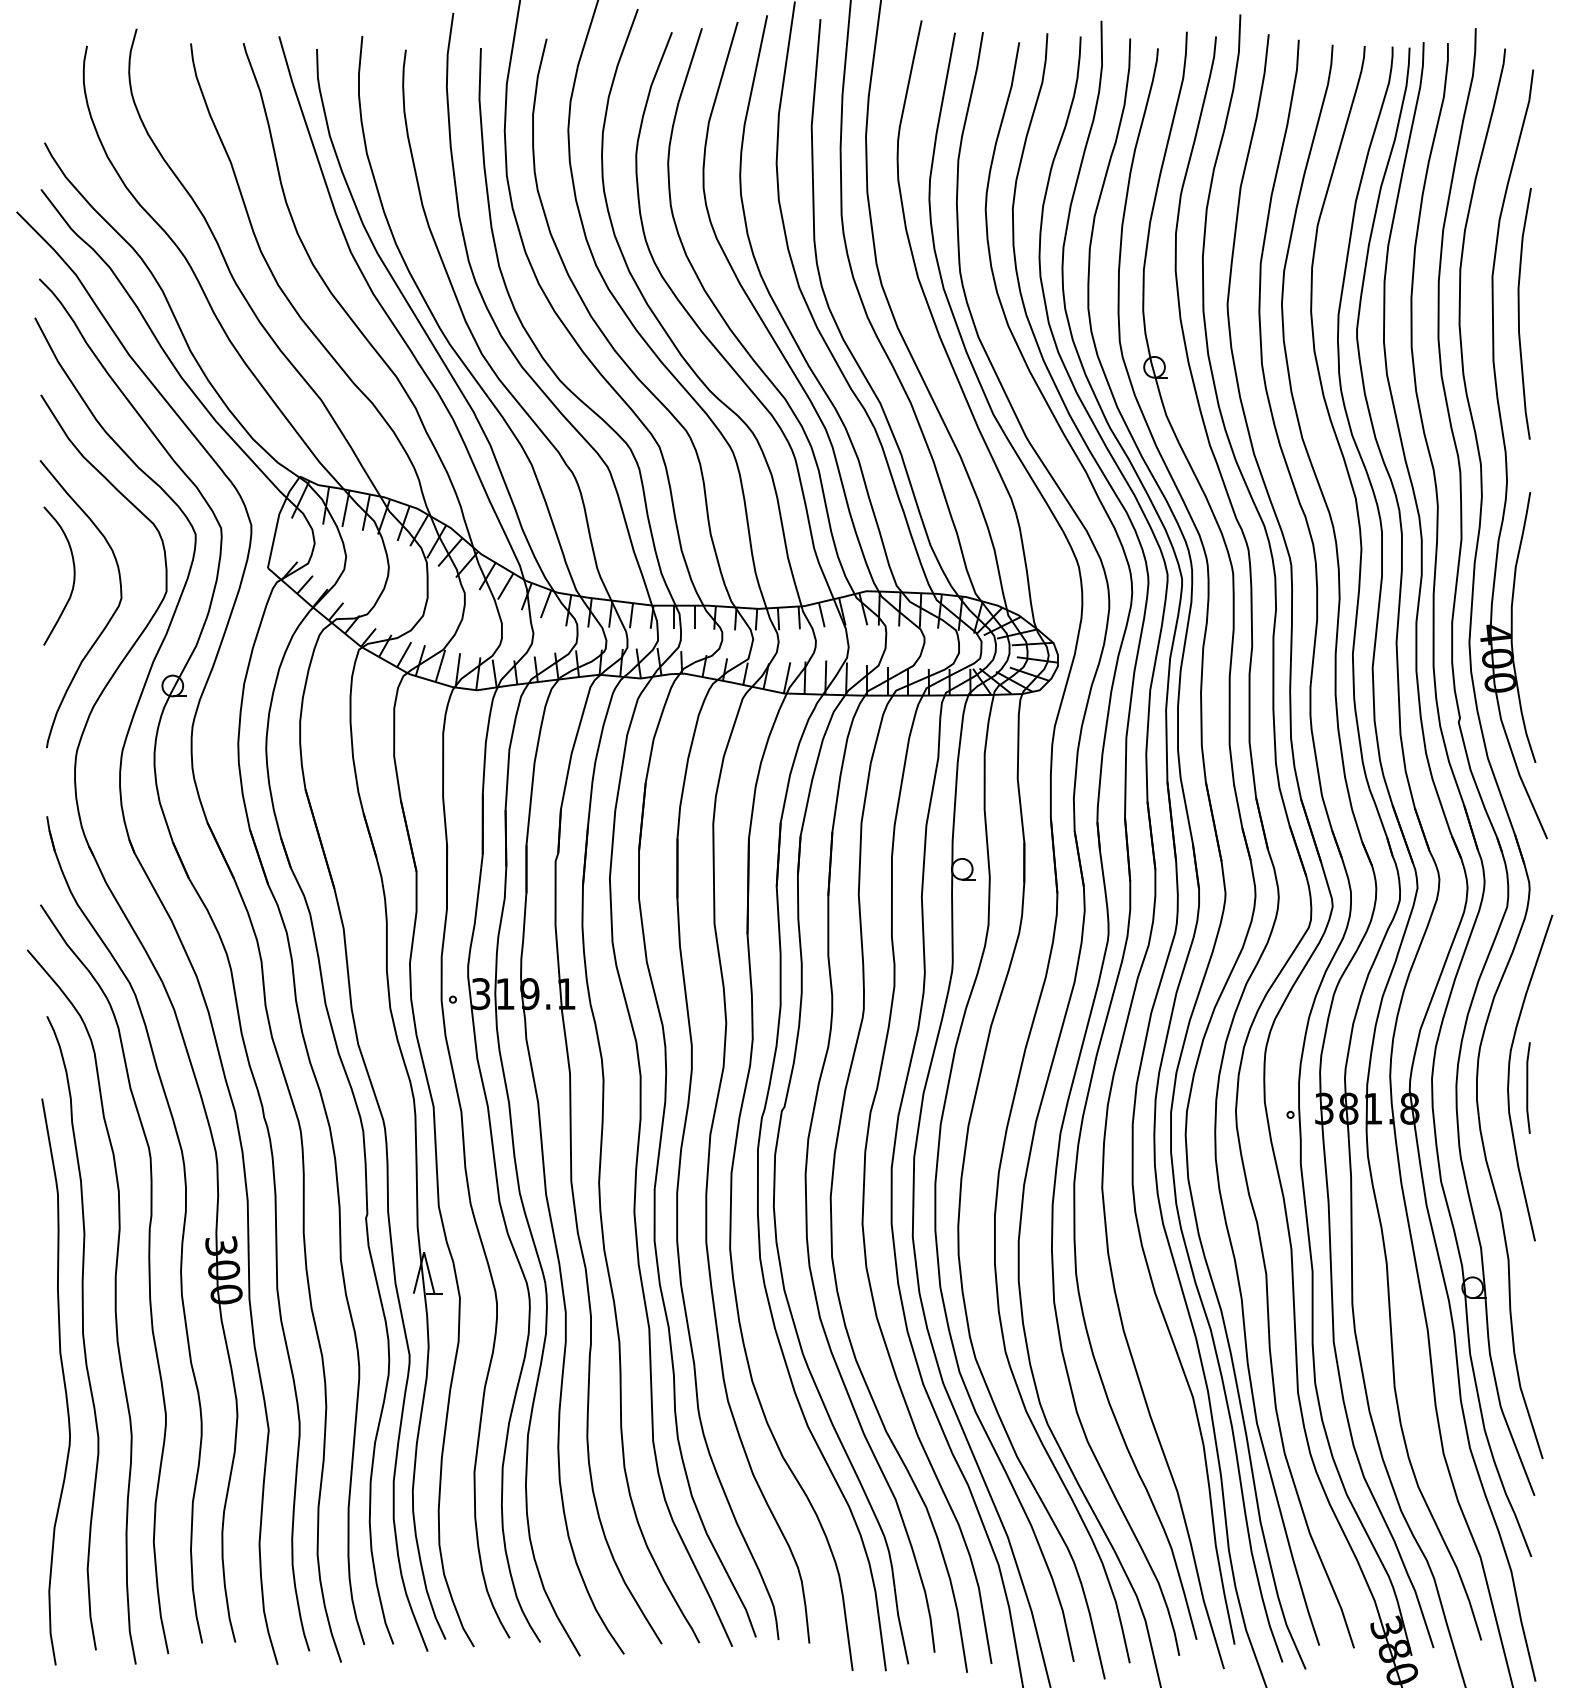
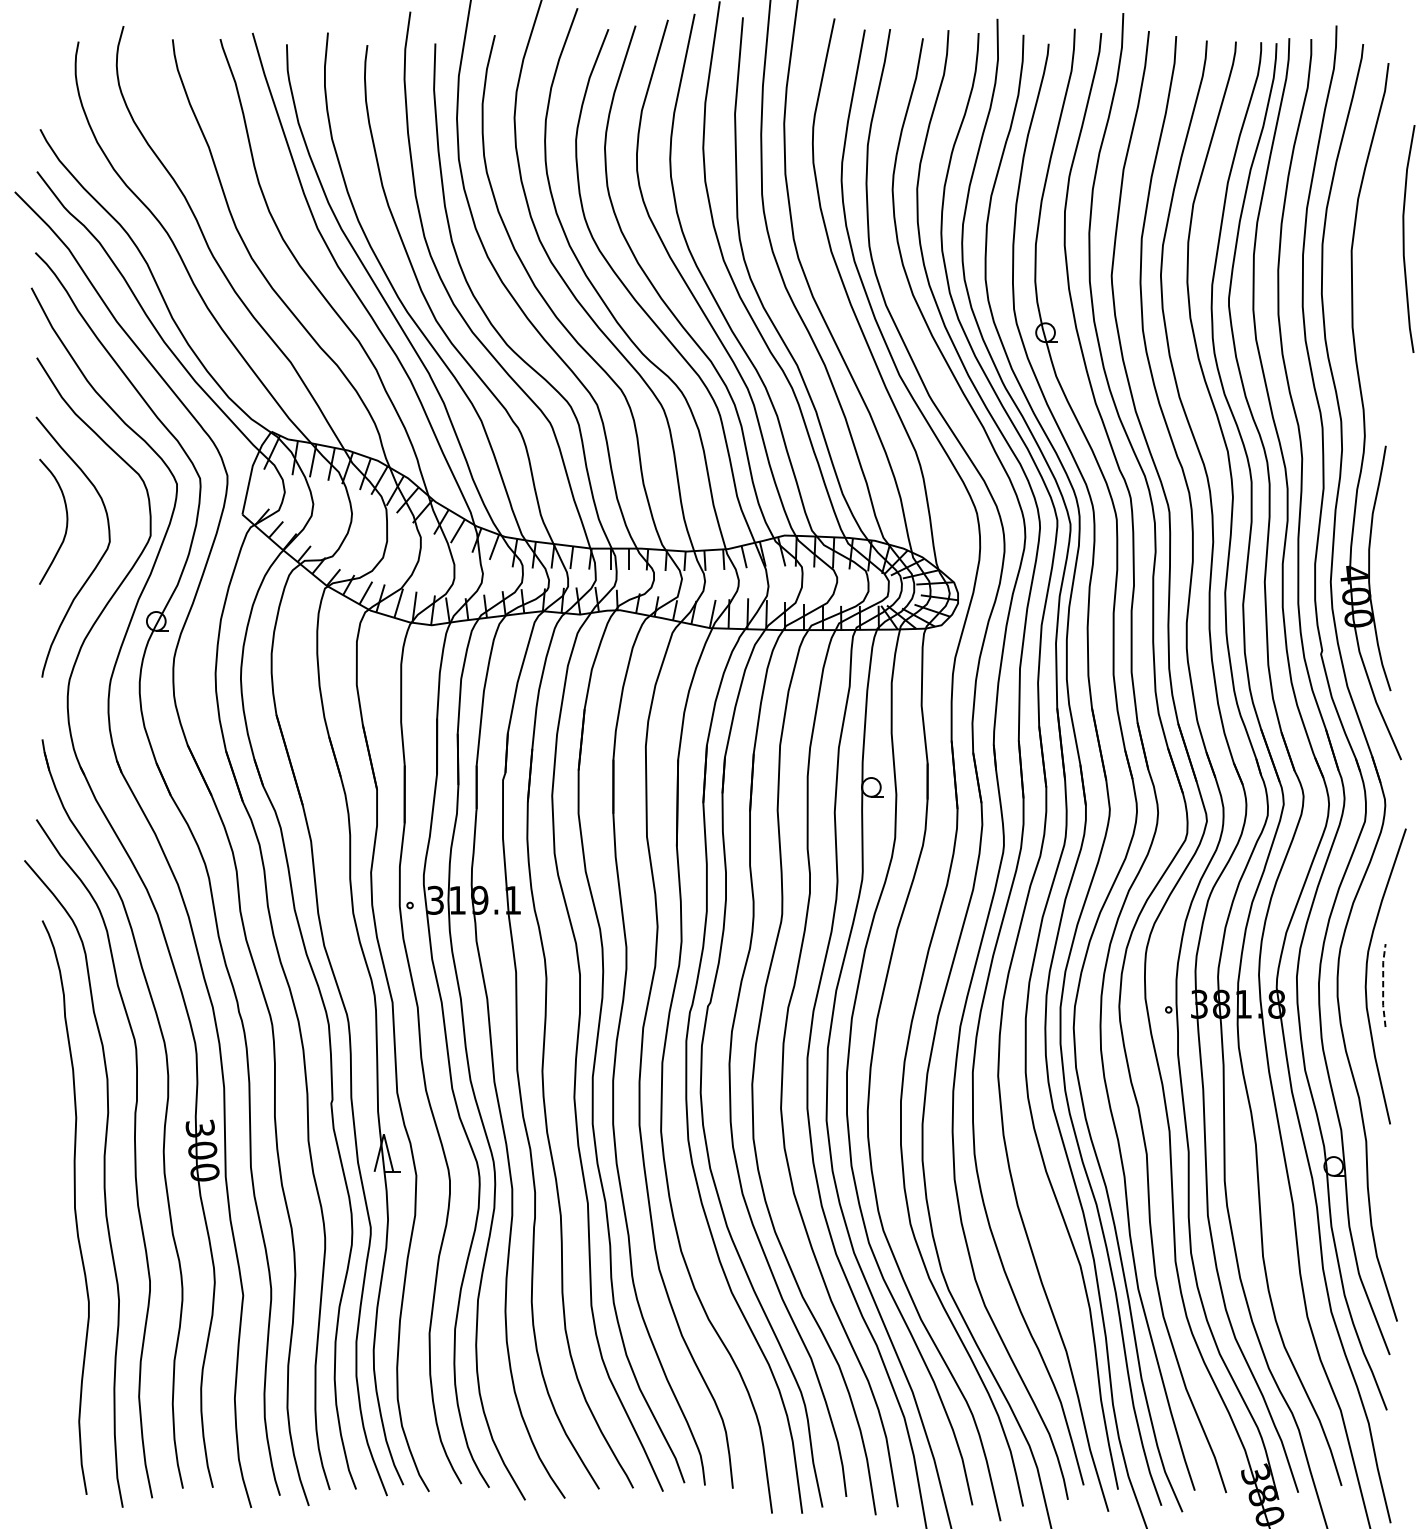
curve: (1519, 313) -> (1404, 238), moved
line: (1527, 1088) -> (1383, 985), solid -> dashed
curve: (63, 1381) -> (57, 1251), removed

